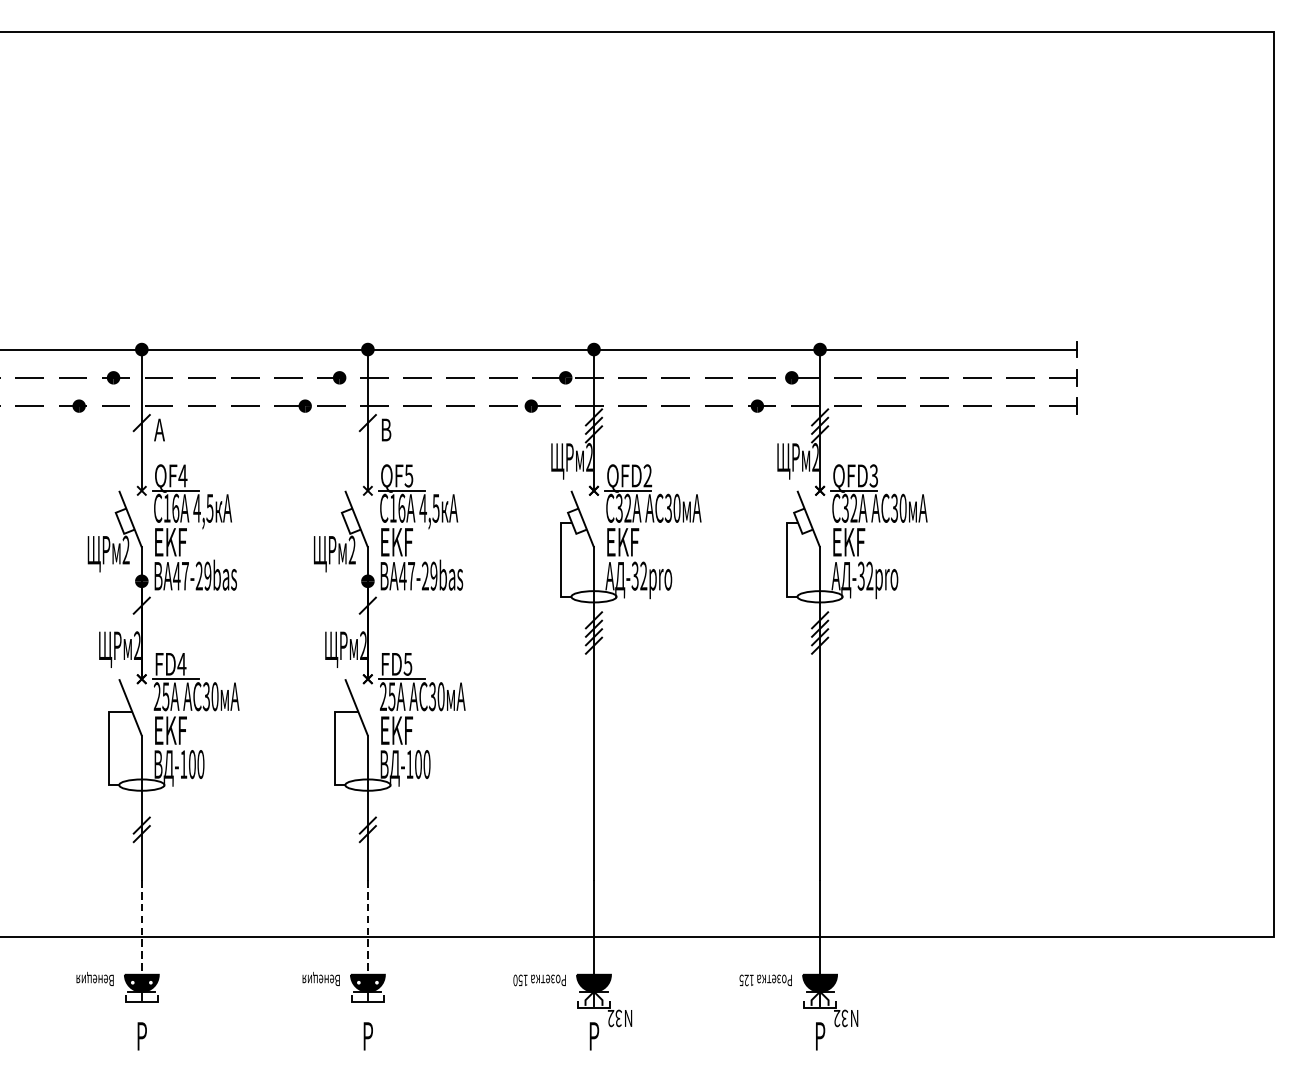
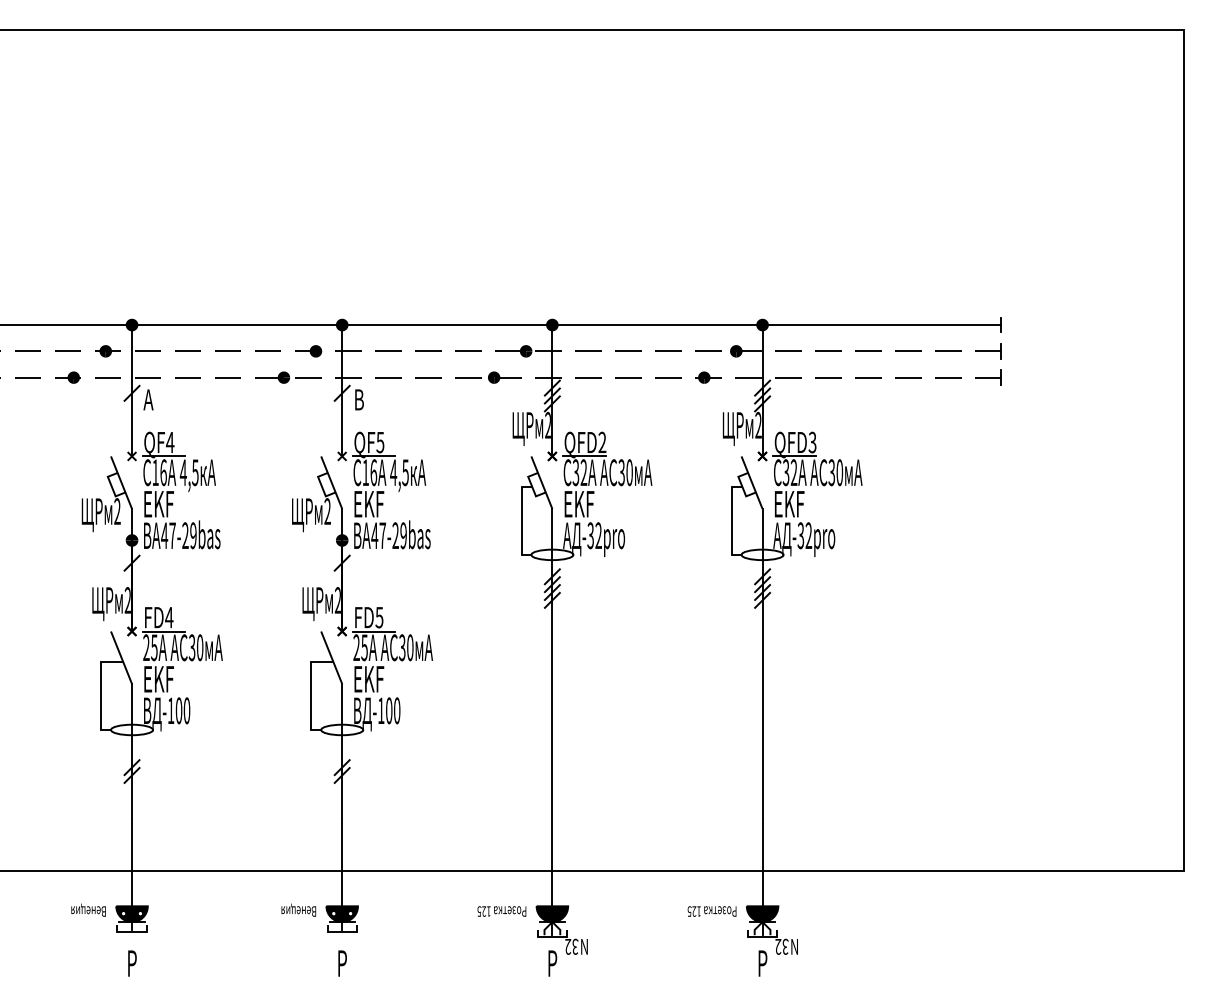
line: (142, 927) -> (132, 862), dashed -> solid
line: (368, 927) -> (342, 862), dashed -> solid
text: (517, 980) -> (481, 911), 150 -> 125

